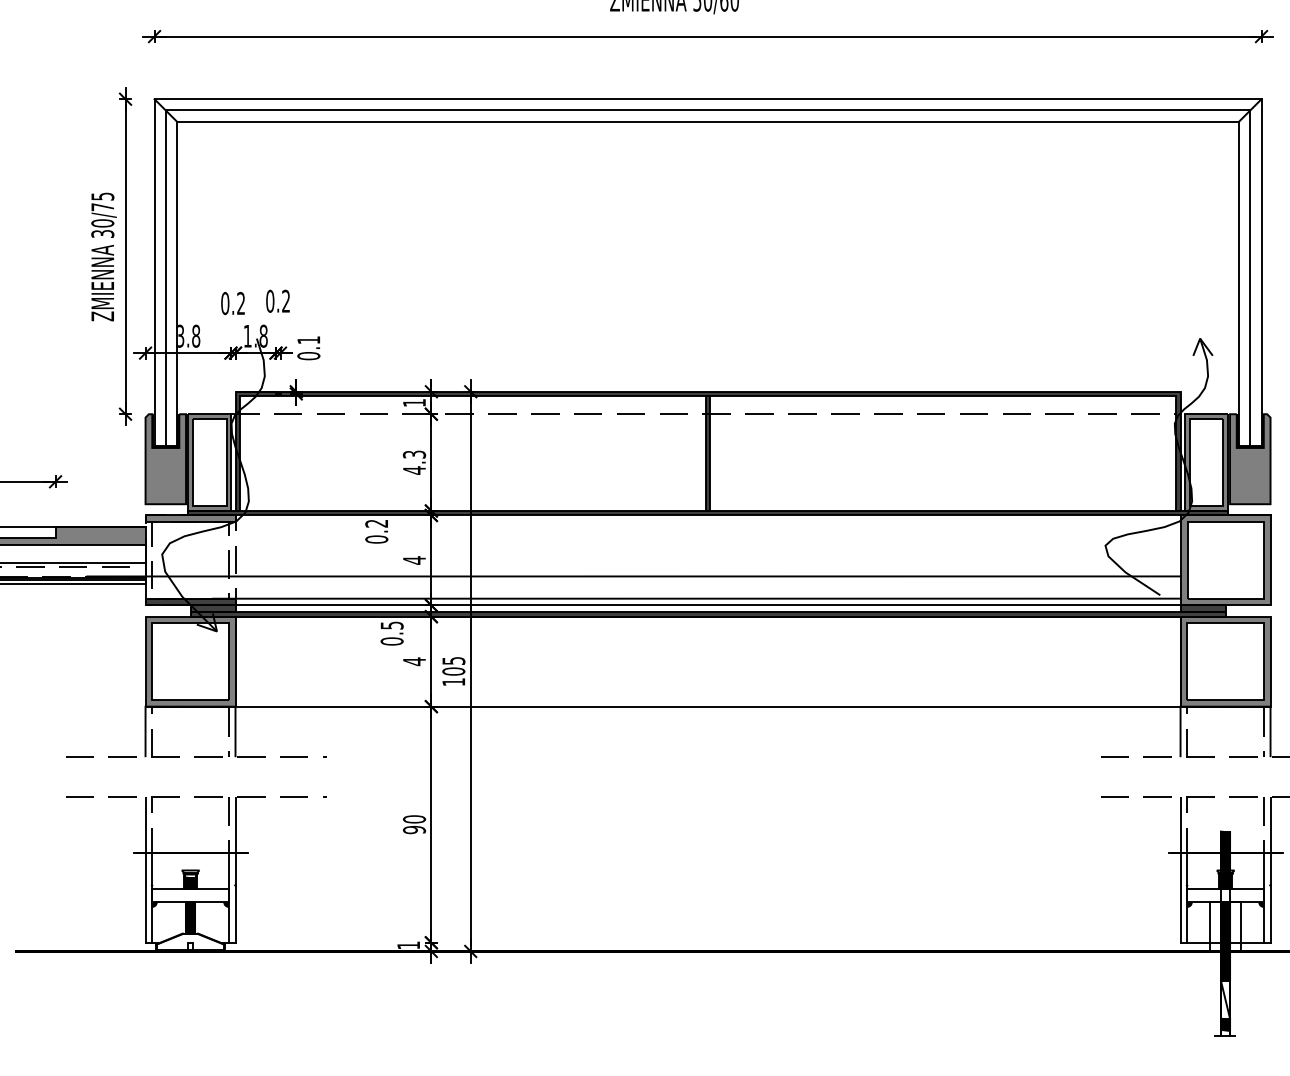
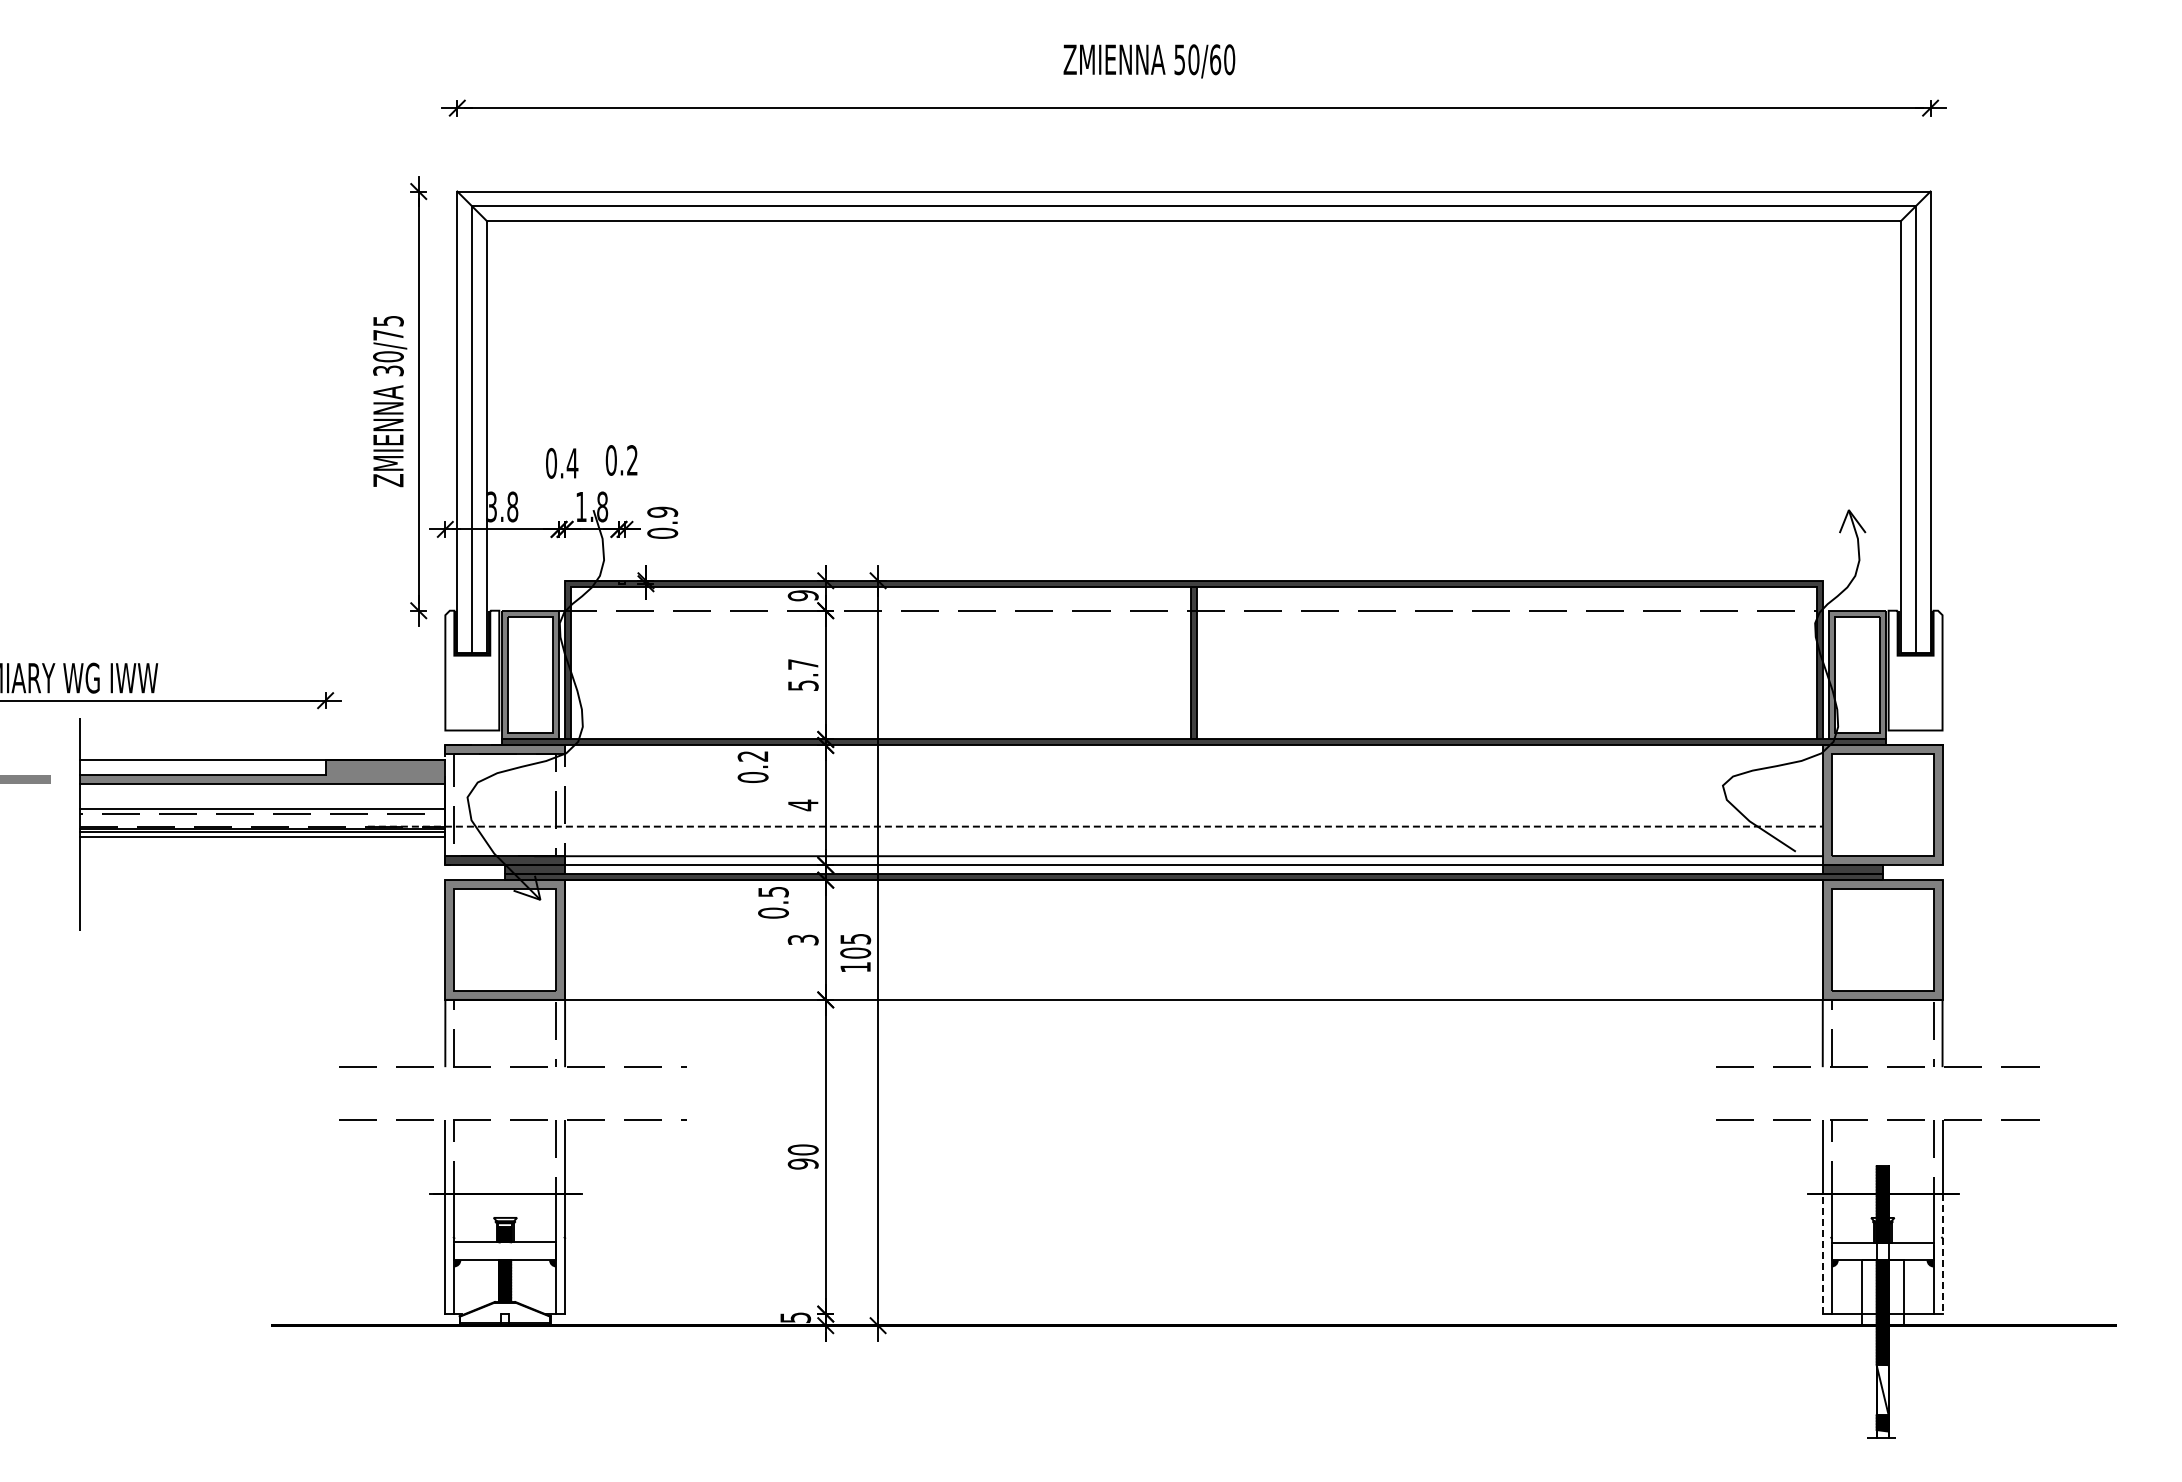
text: (241, 303) -> (572, 463), 0.2 -> 0.4
text: (308, 339) -> (662, 511), 0.1 -> 0.9
text: (413, 402) -> (802, 595), 1 -> 9
fill: (165, 459) -> (472, 670), removed
fill: (1250, 459) -> (1915, 670), removed
text: (413, 462) -> (802, 675), 4.3 -> 5.7
line: (634, 576) -> (1095, 826), solid -> dashed
text: (413, 661) -> (802, 939), 4 -> 3
line: (1180, 897) -> (1822, 1254), solid -> dashed
line: (1270, 897) -> (1942, 1254), solid -> dashed
text: (408, 945) -> (795, 1317), 1 -> 5

